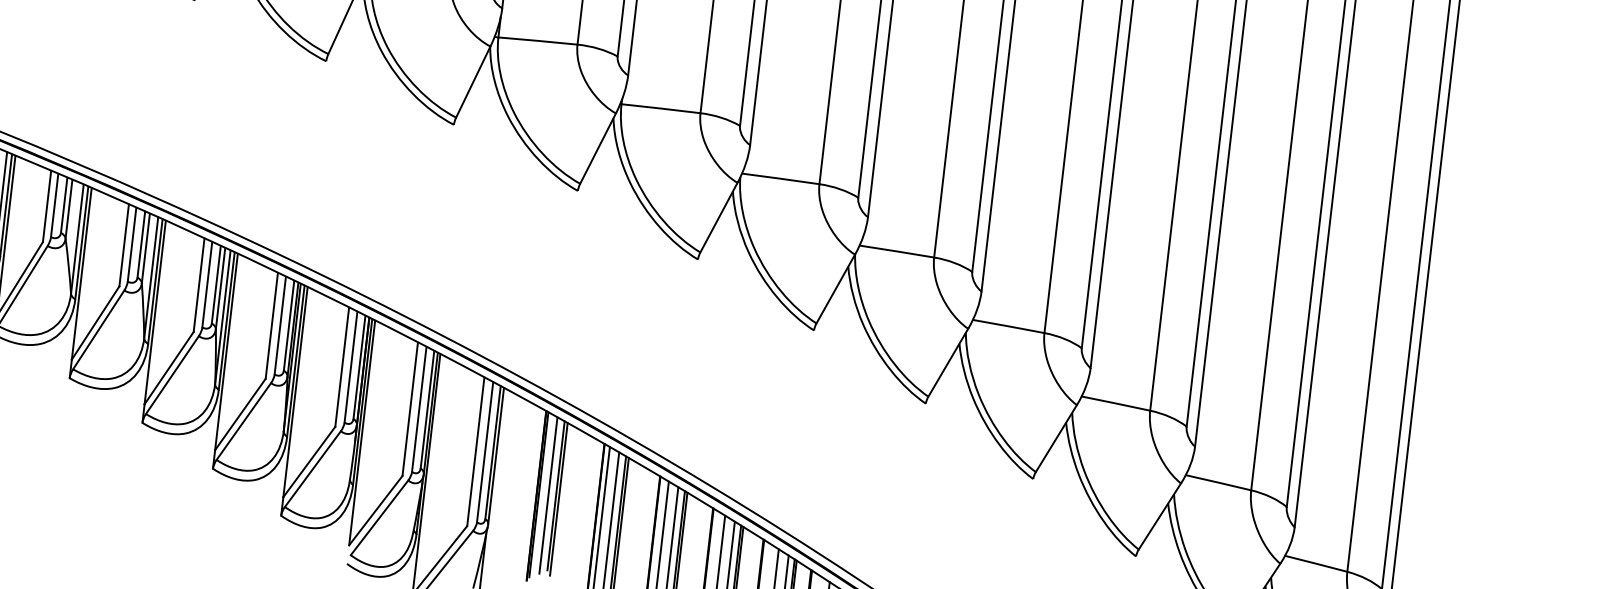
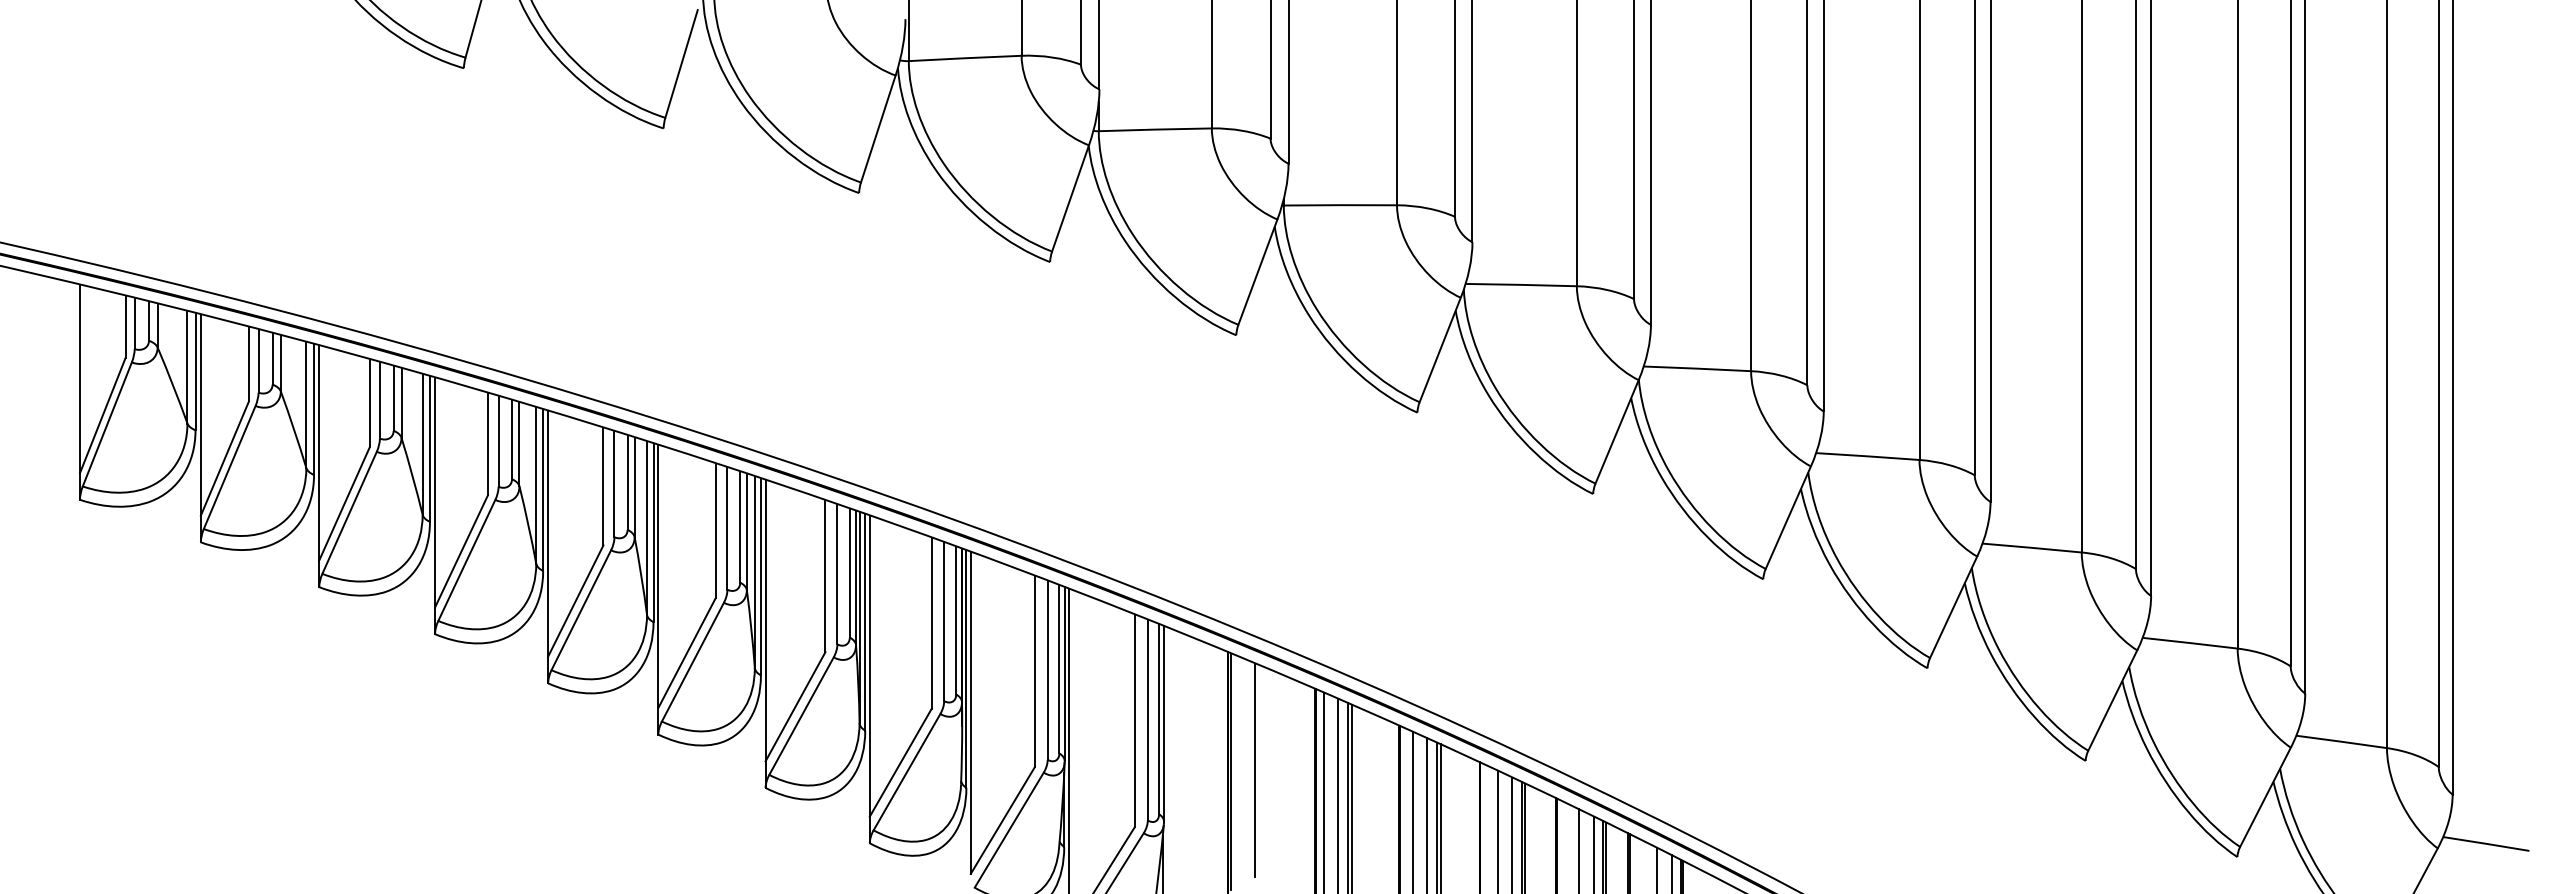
line: (548, 495) -> (1244, 770), removed
line: (558, 499) -> (1259, 774), removed

